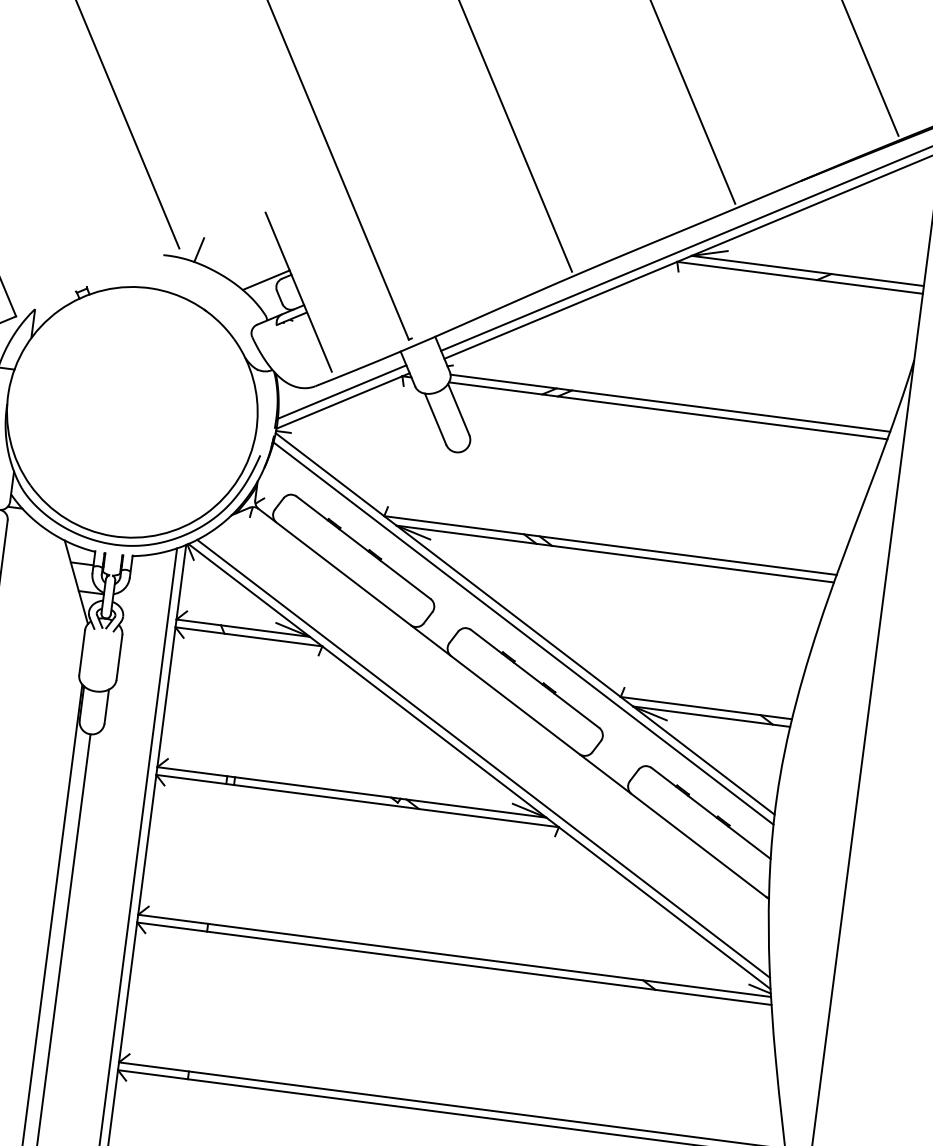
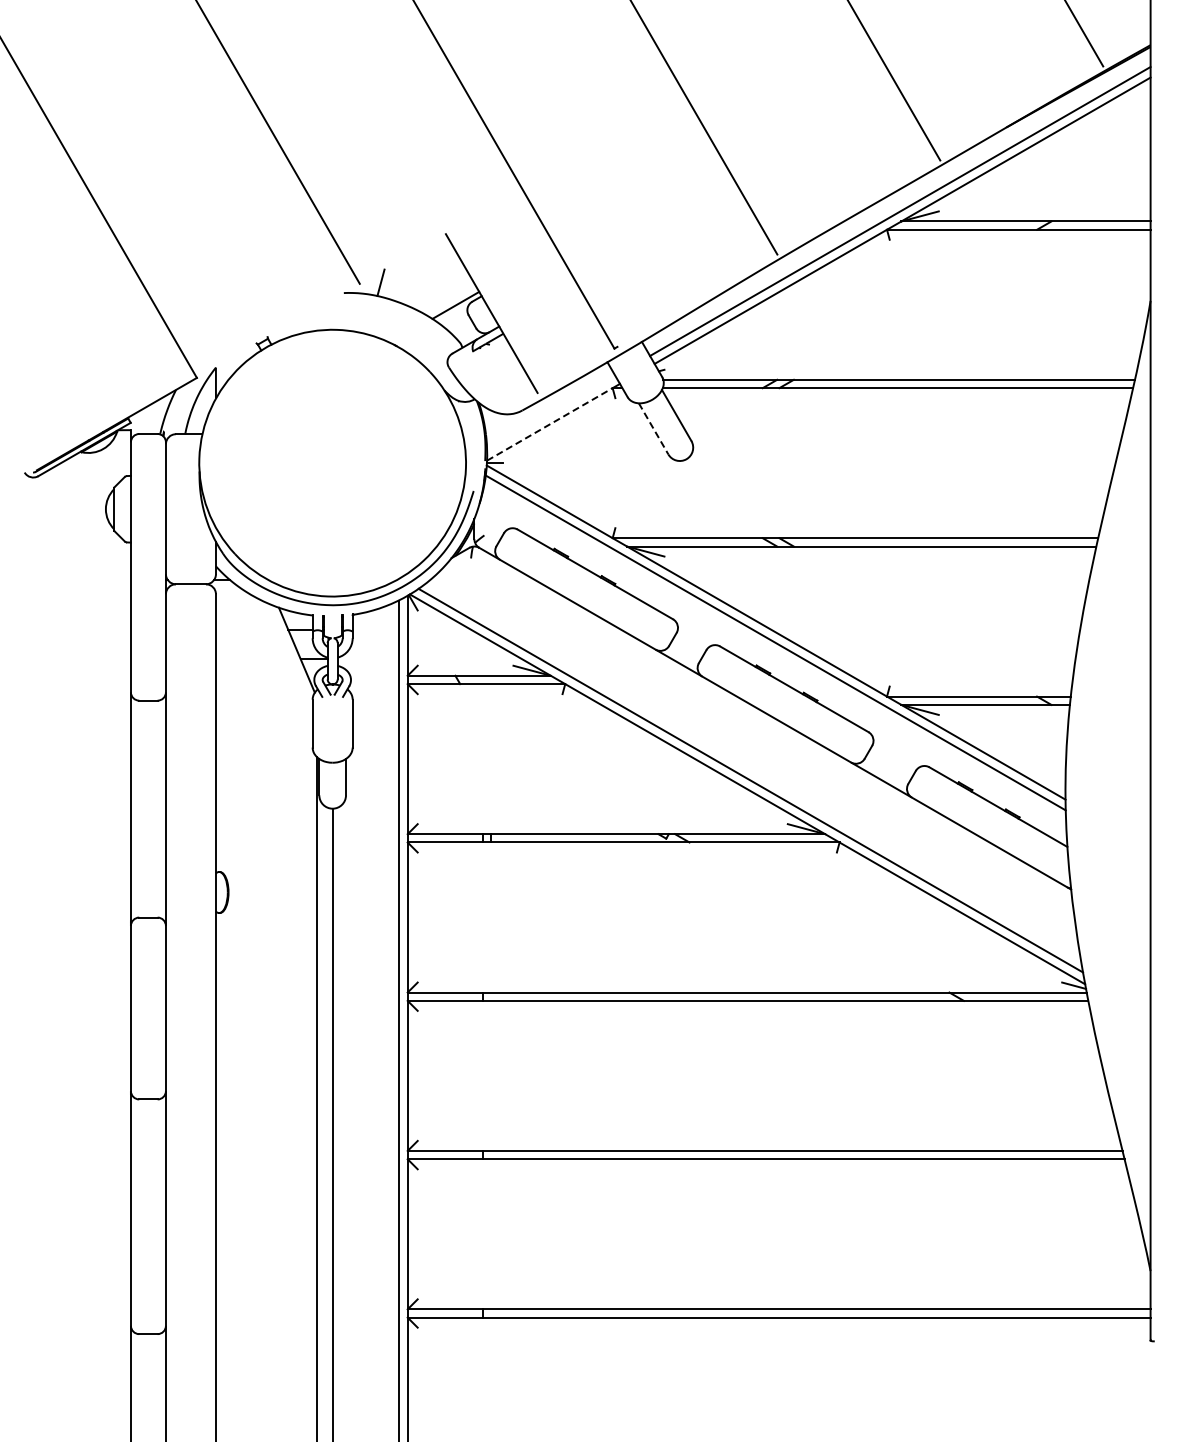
line: (342, 392) -> (551, 413), removed
line: (339, 402) -> (549, 424), solid -> dashed
line: (435, 419) -> (653, 429), solid -> dashed

